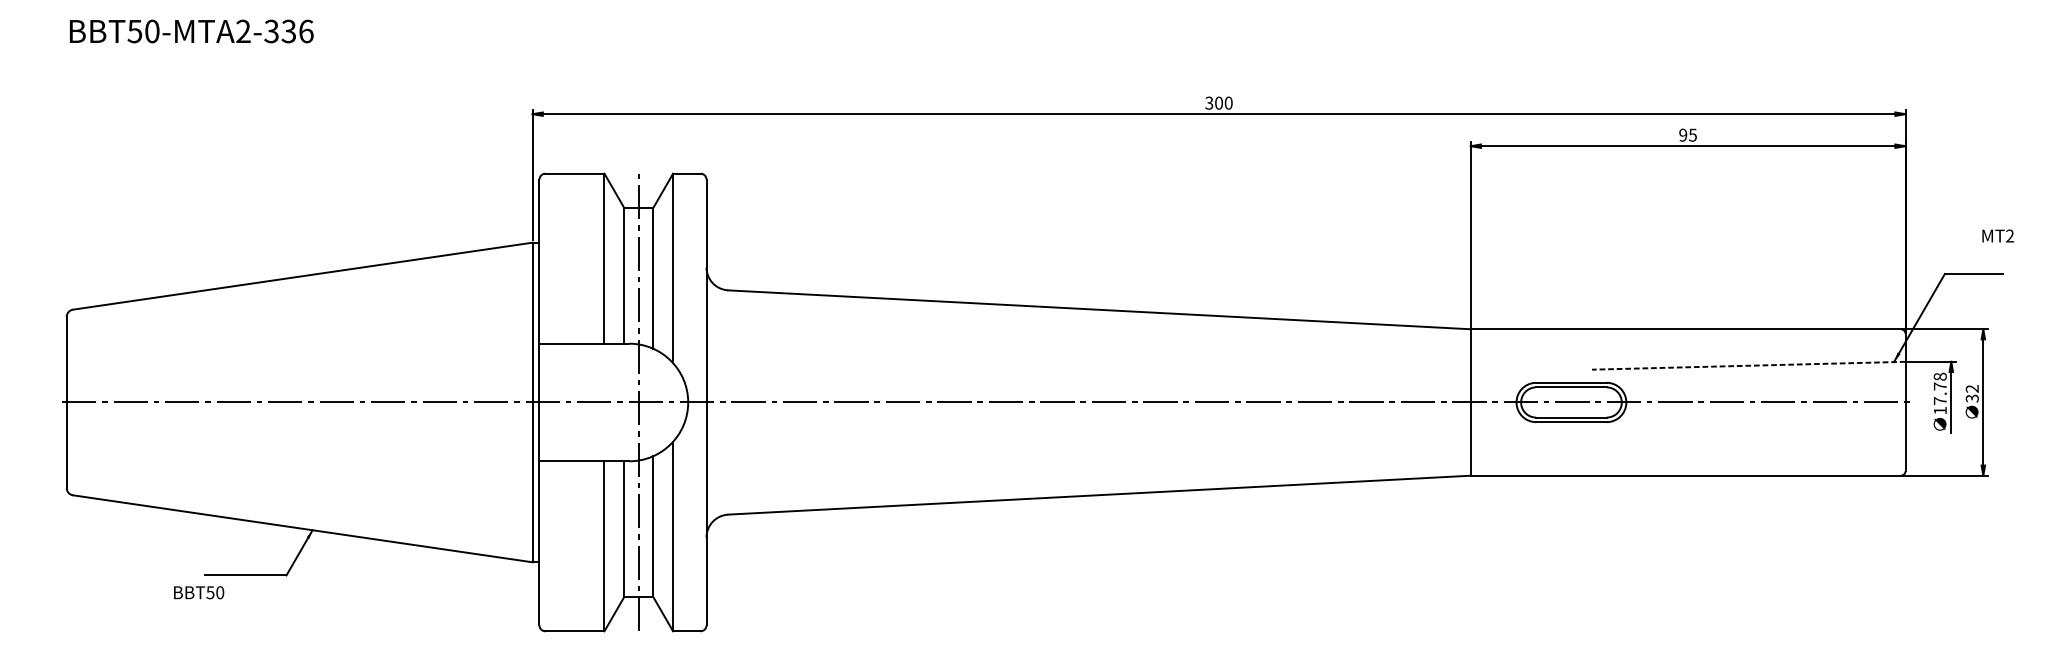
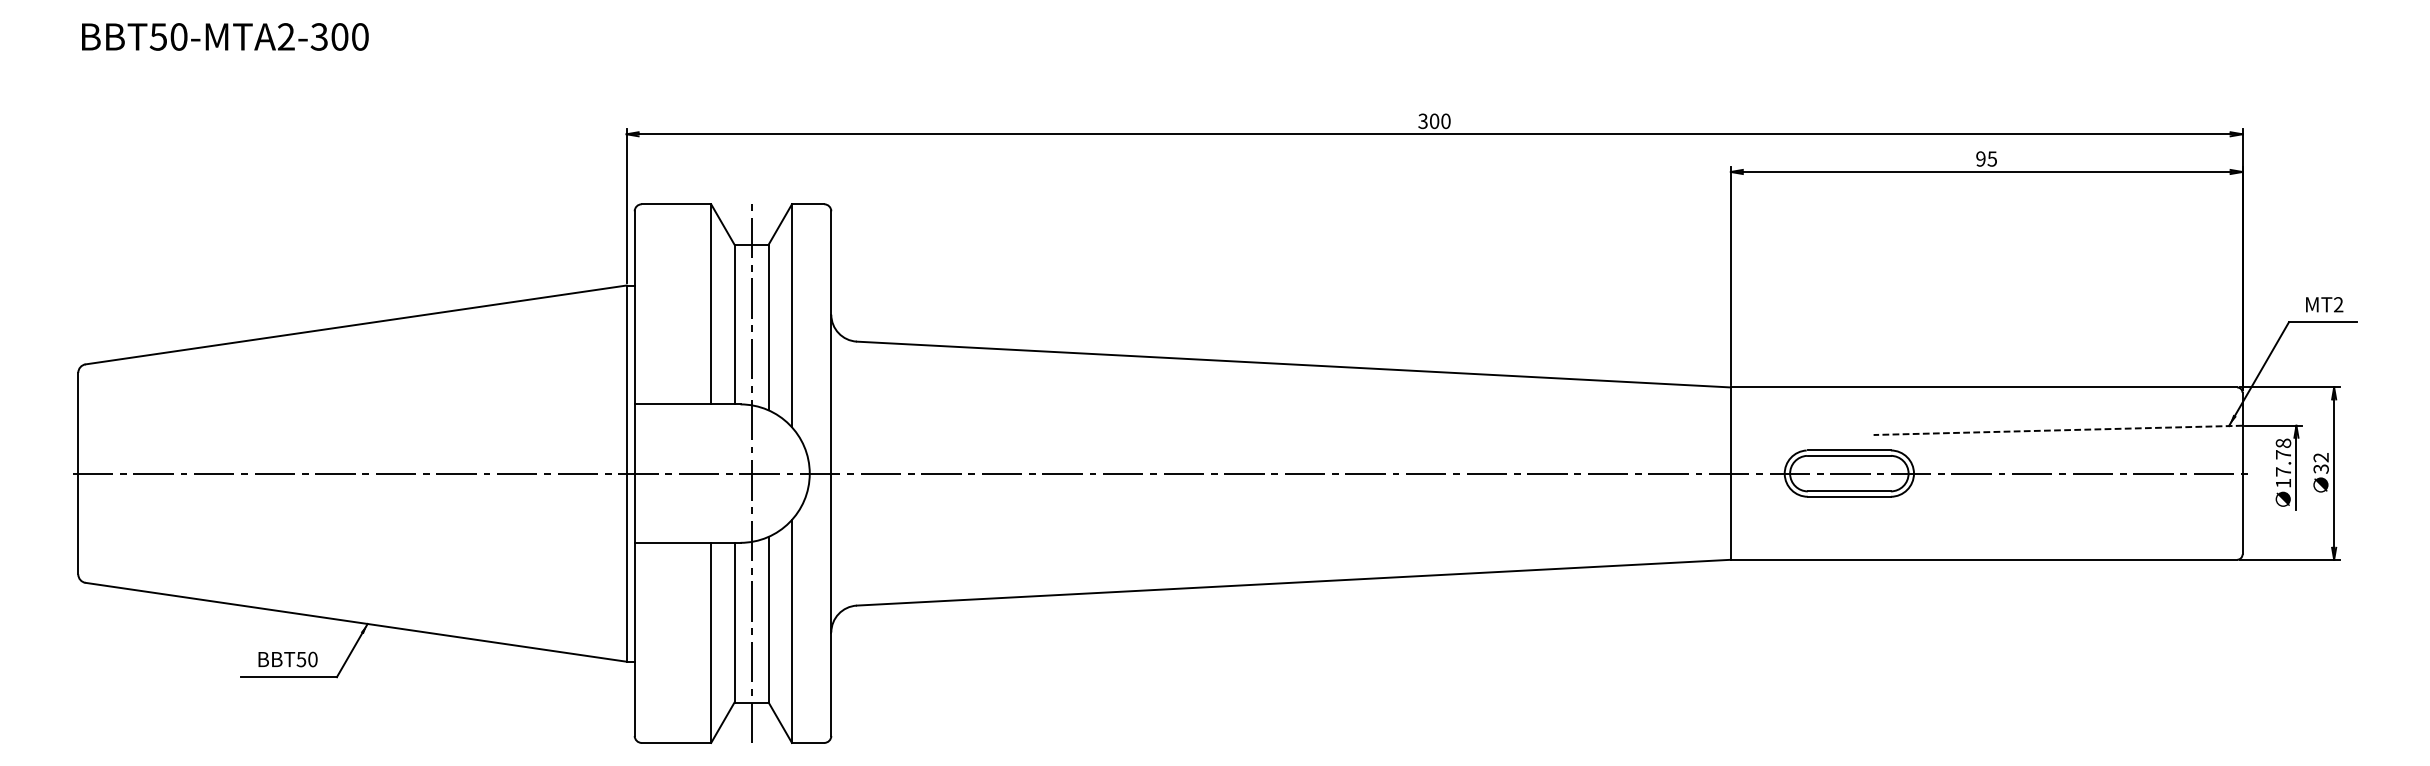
text: (297, 31) -> (349, 36), BBT50-MTA2-336 -> BBT50-MTA2-300
text: (1998, 235) -> (2324, 304), moved
text: (198, 592) -> (287, 659), moved

